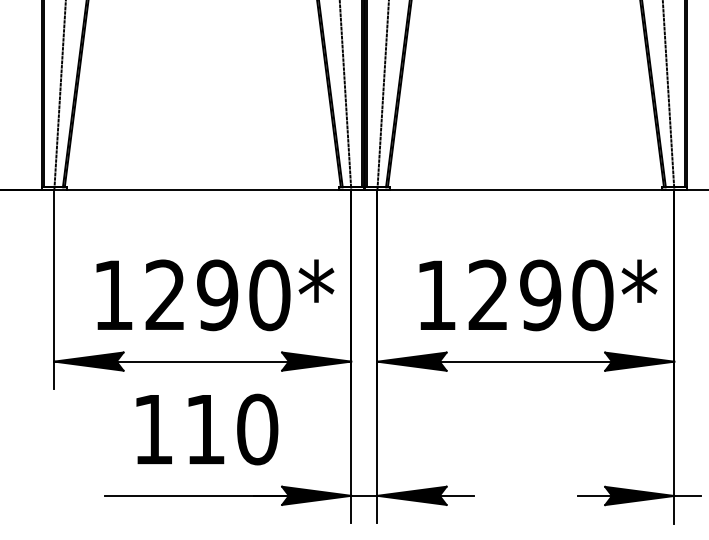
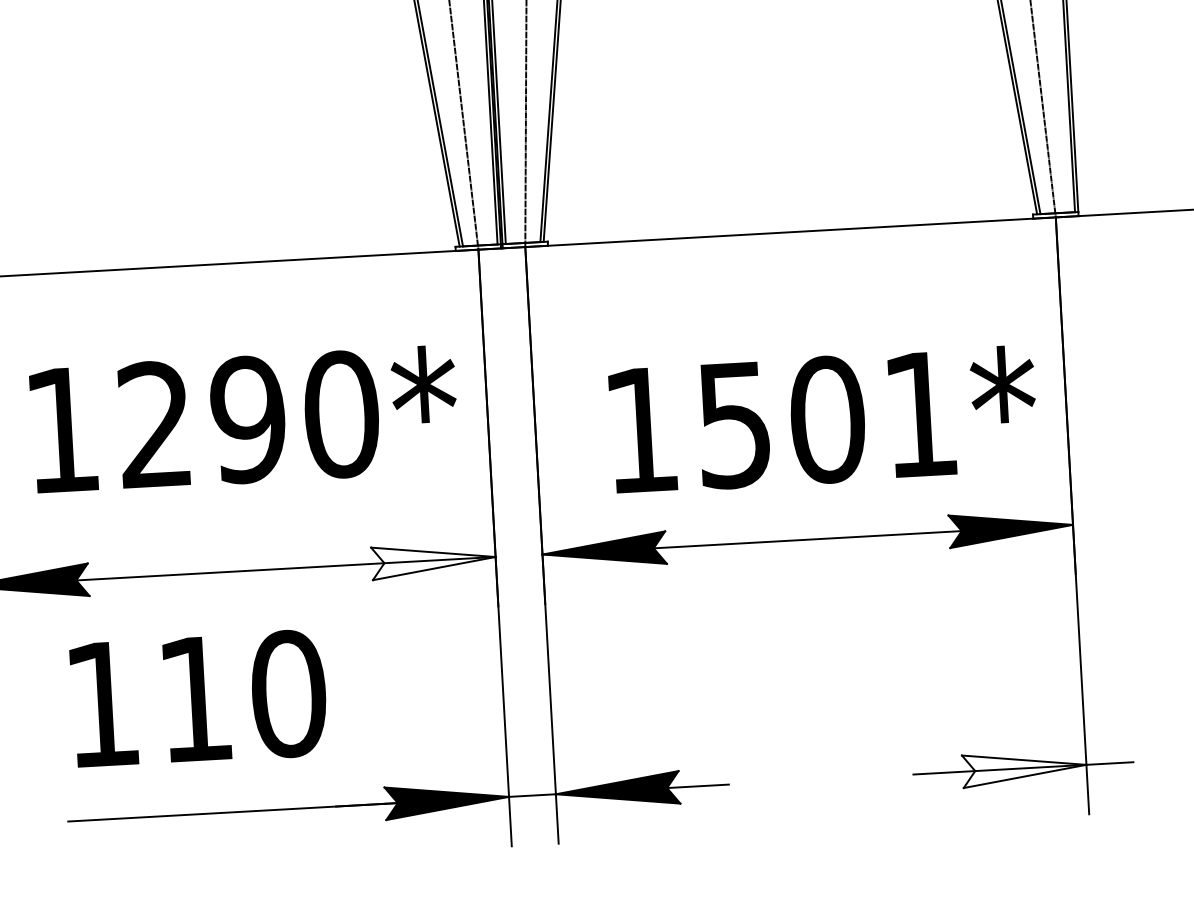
text: (215, 295) -> (244, 420), moved
text: (540, 295) -> (827, 419), 1290* -> 1501*
fill: (316, 361) -> (433, 560), removed
text: (207, 429) -> (199, 698), moved
fill: (639, 495) -> (1024, 767), removed

